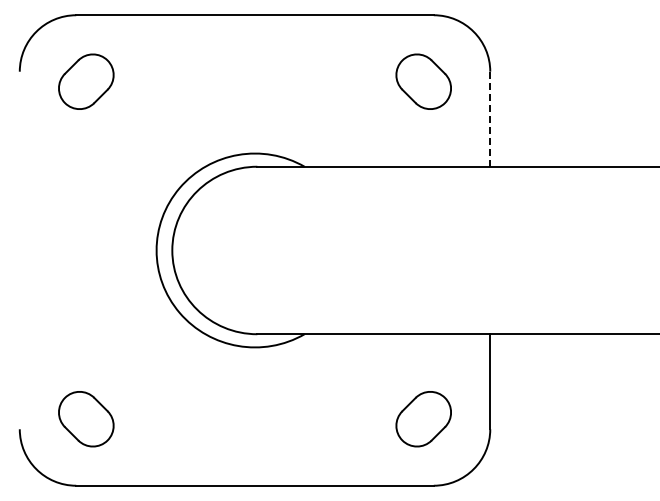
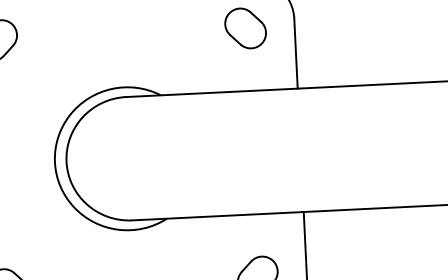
line: (490, 119) -> (296, 53), dashed -> solid

